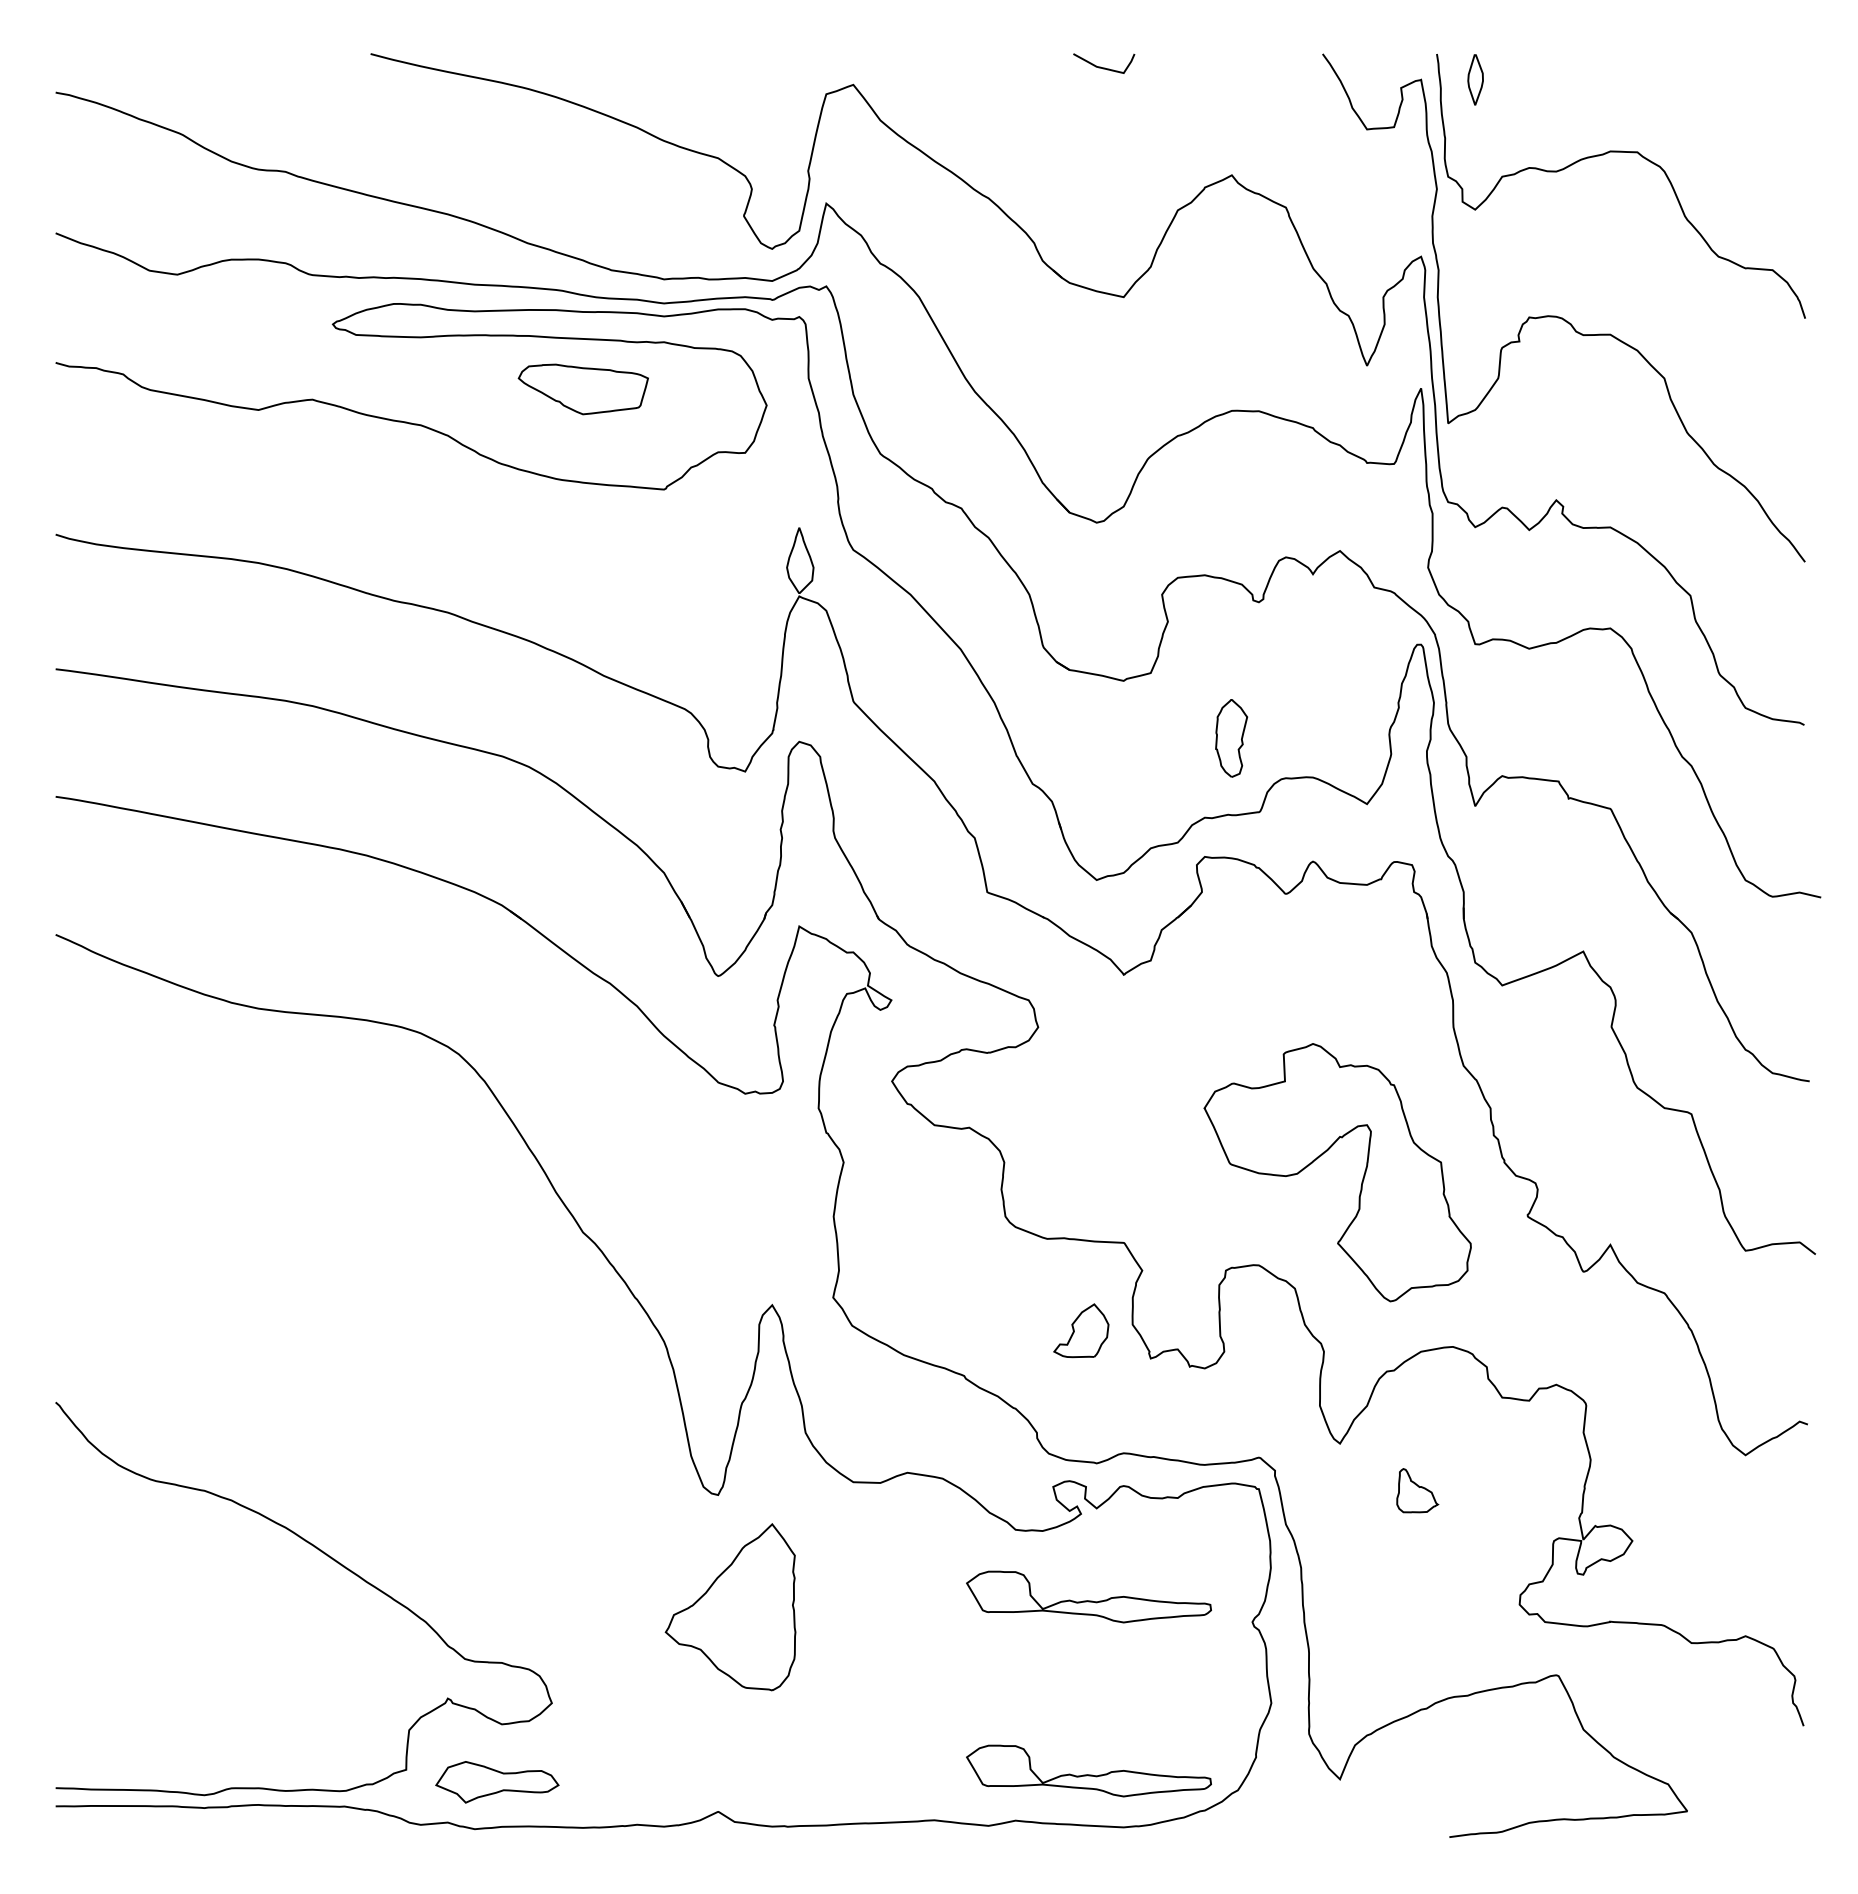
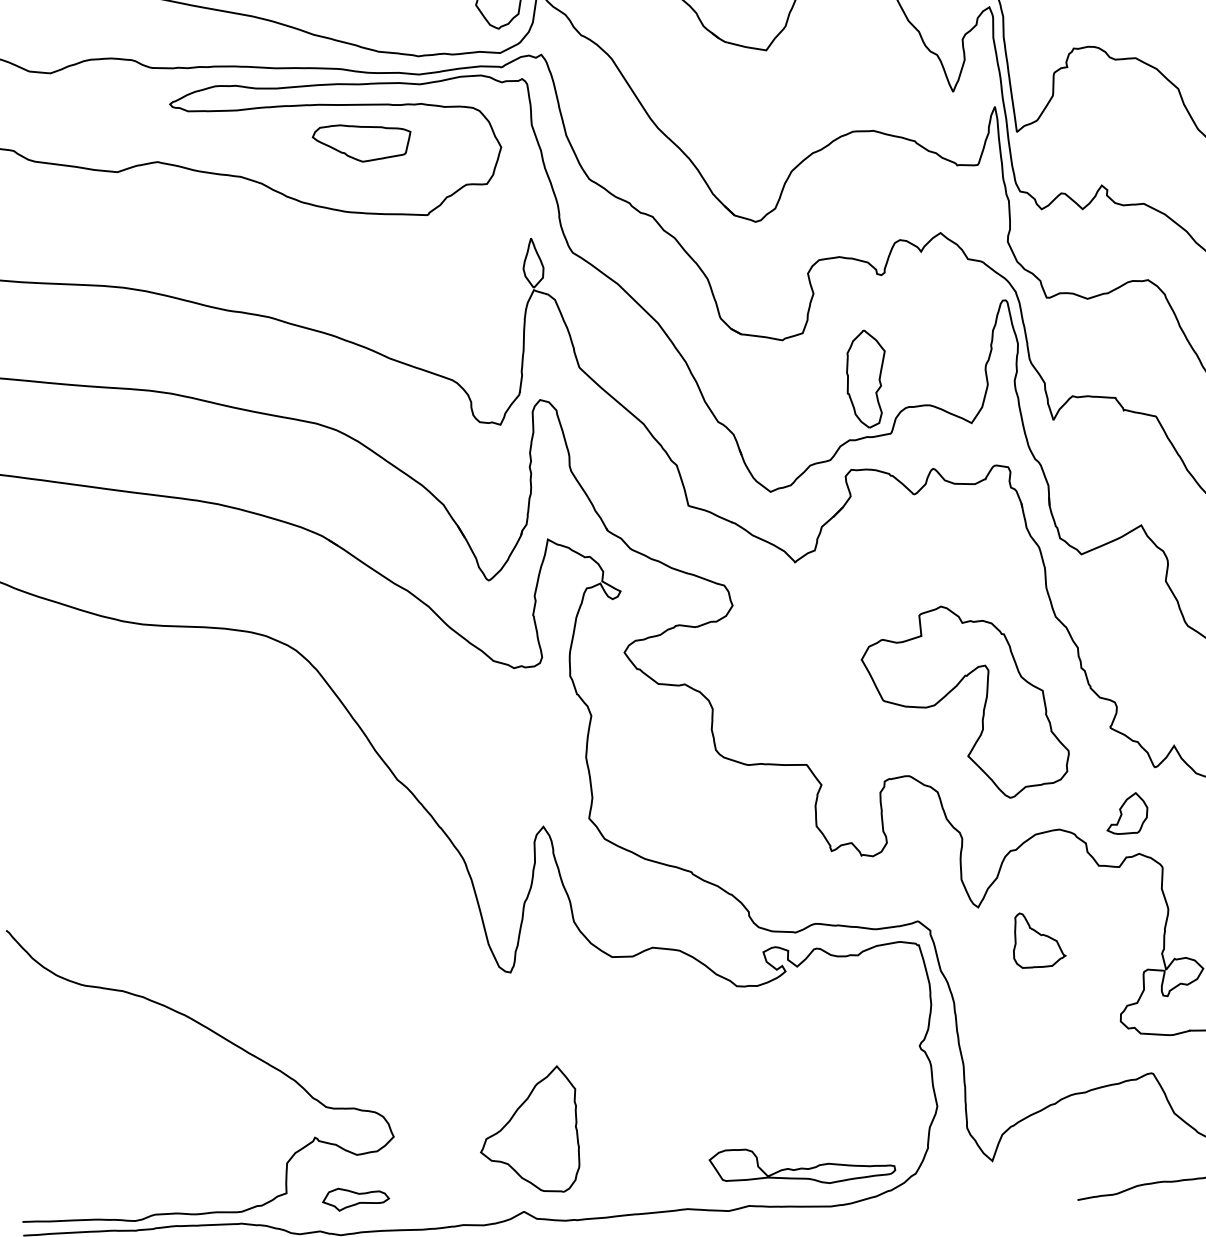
part: (1231, 738) -> (866, 379), size x1.67
part: (1081, 1330) -> (1127, 813), moved
part: (1417, 1490) -> (1038, 939), size x1.67
part: (1088, 1596) -> (794, 1033), removed
part: (730, 1607) -> (528, 1131), moved
part: (497, 1781) -> (355, 1198), size x0.71

